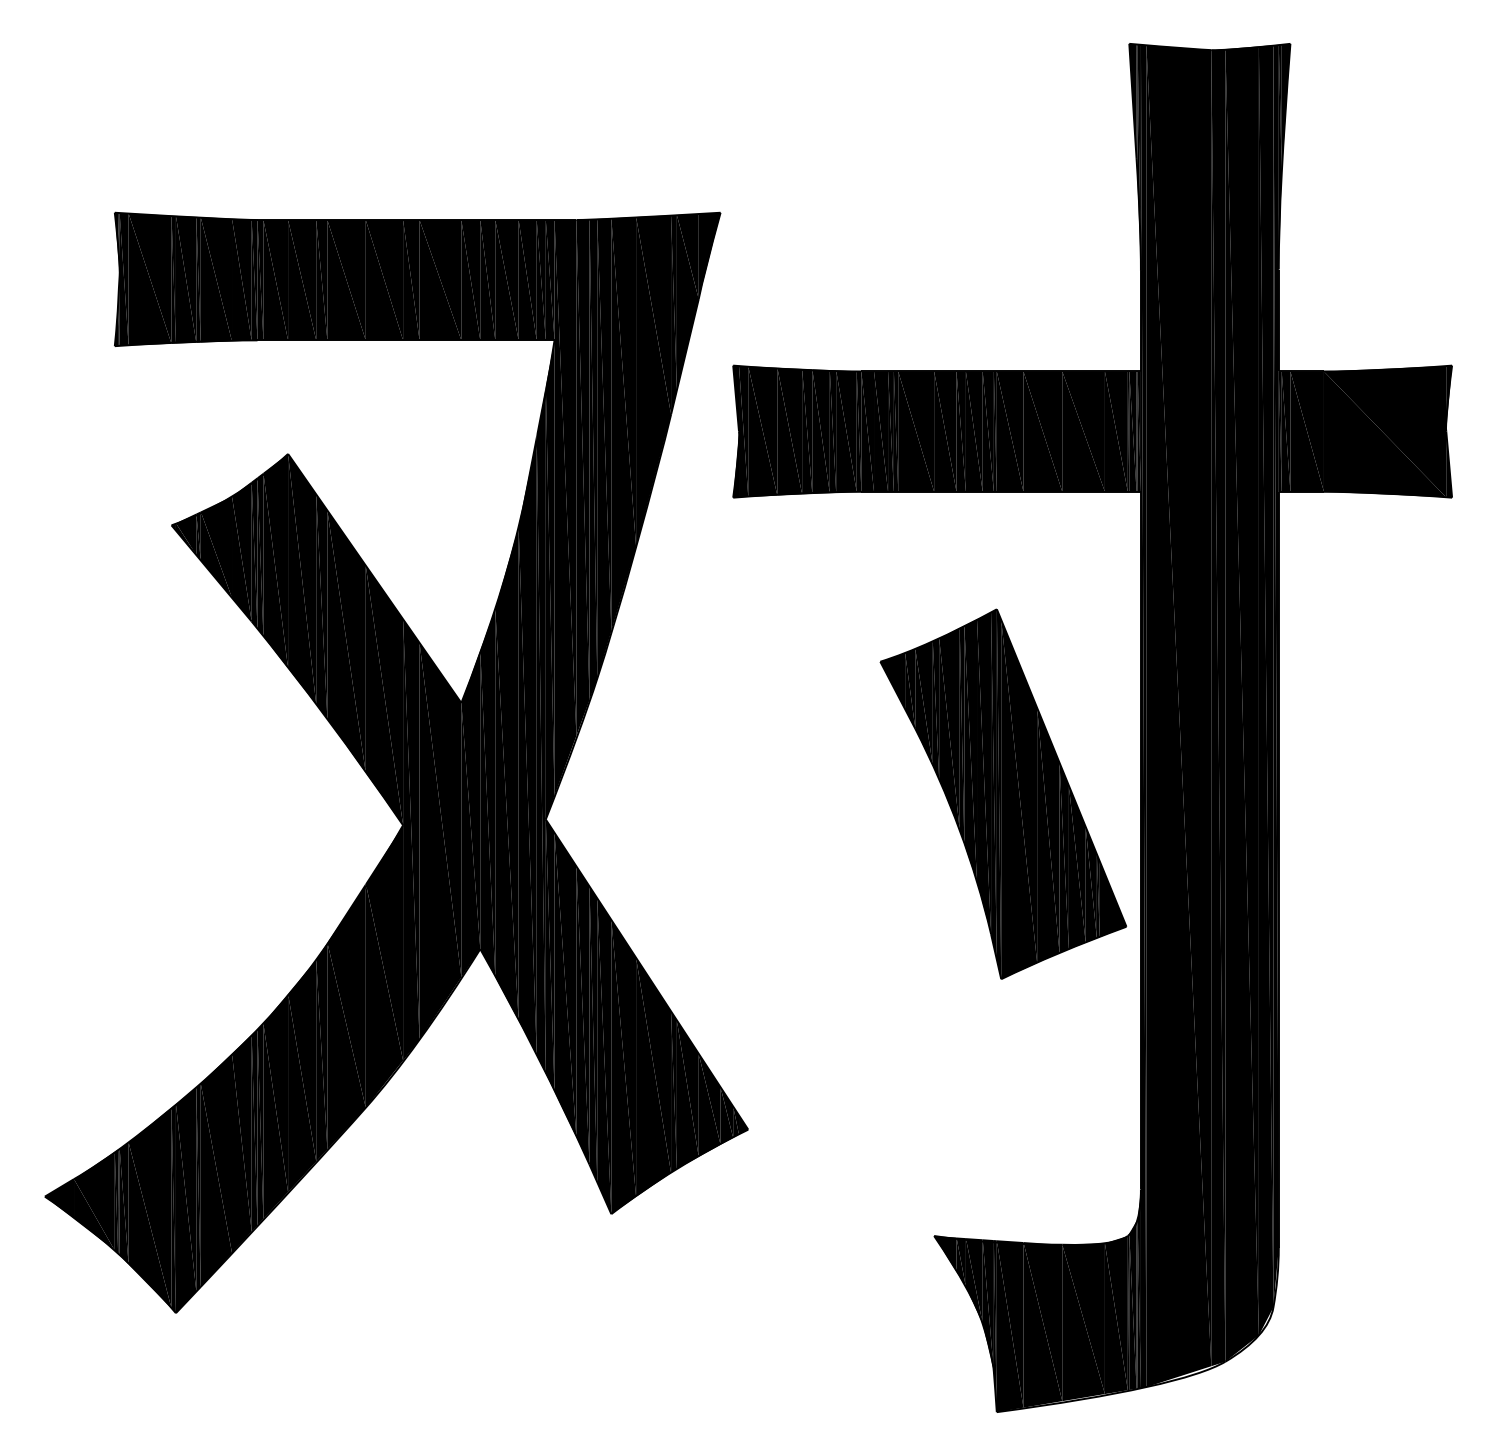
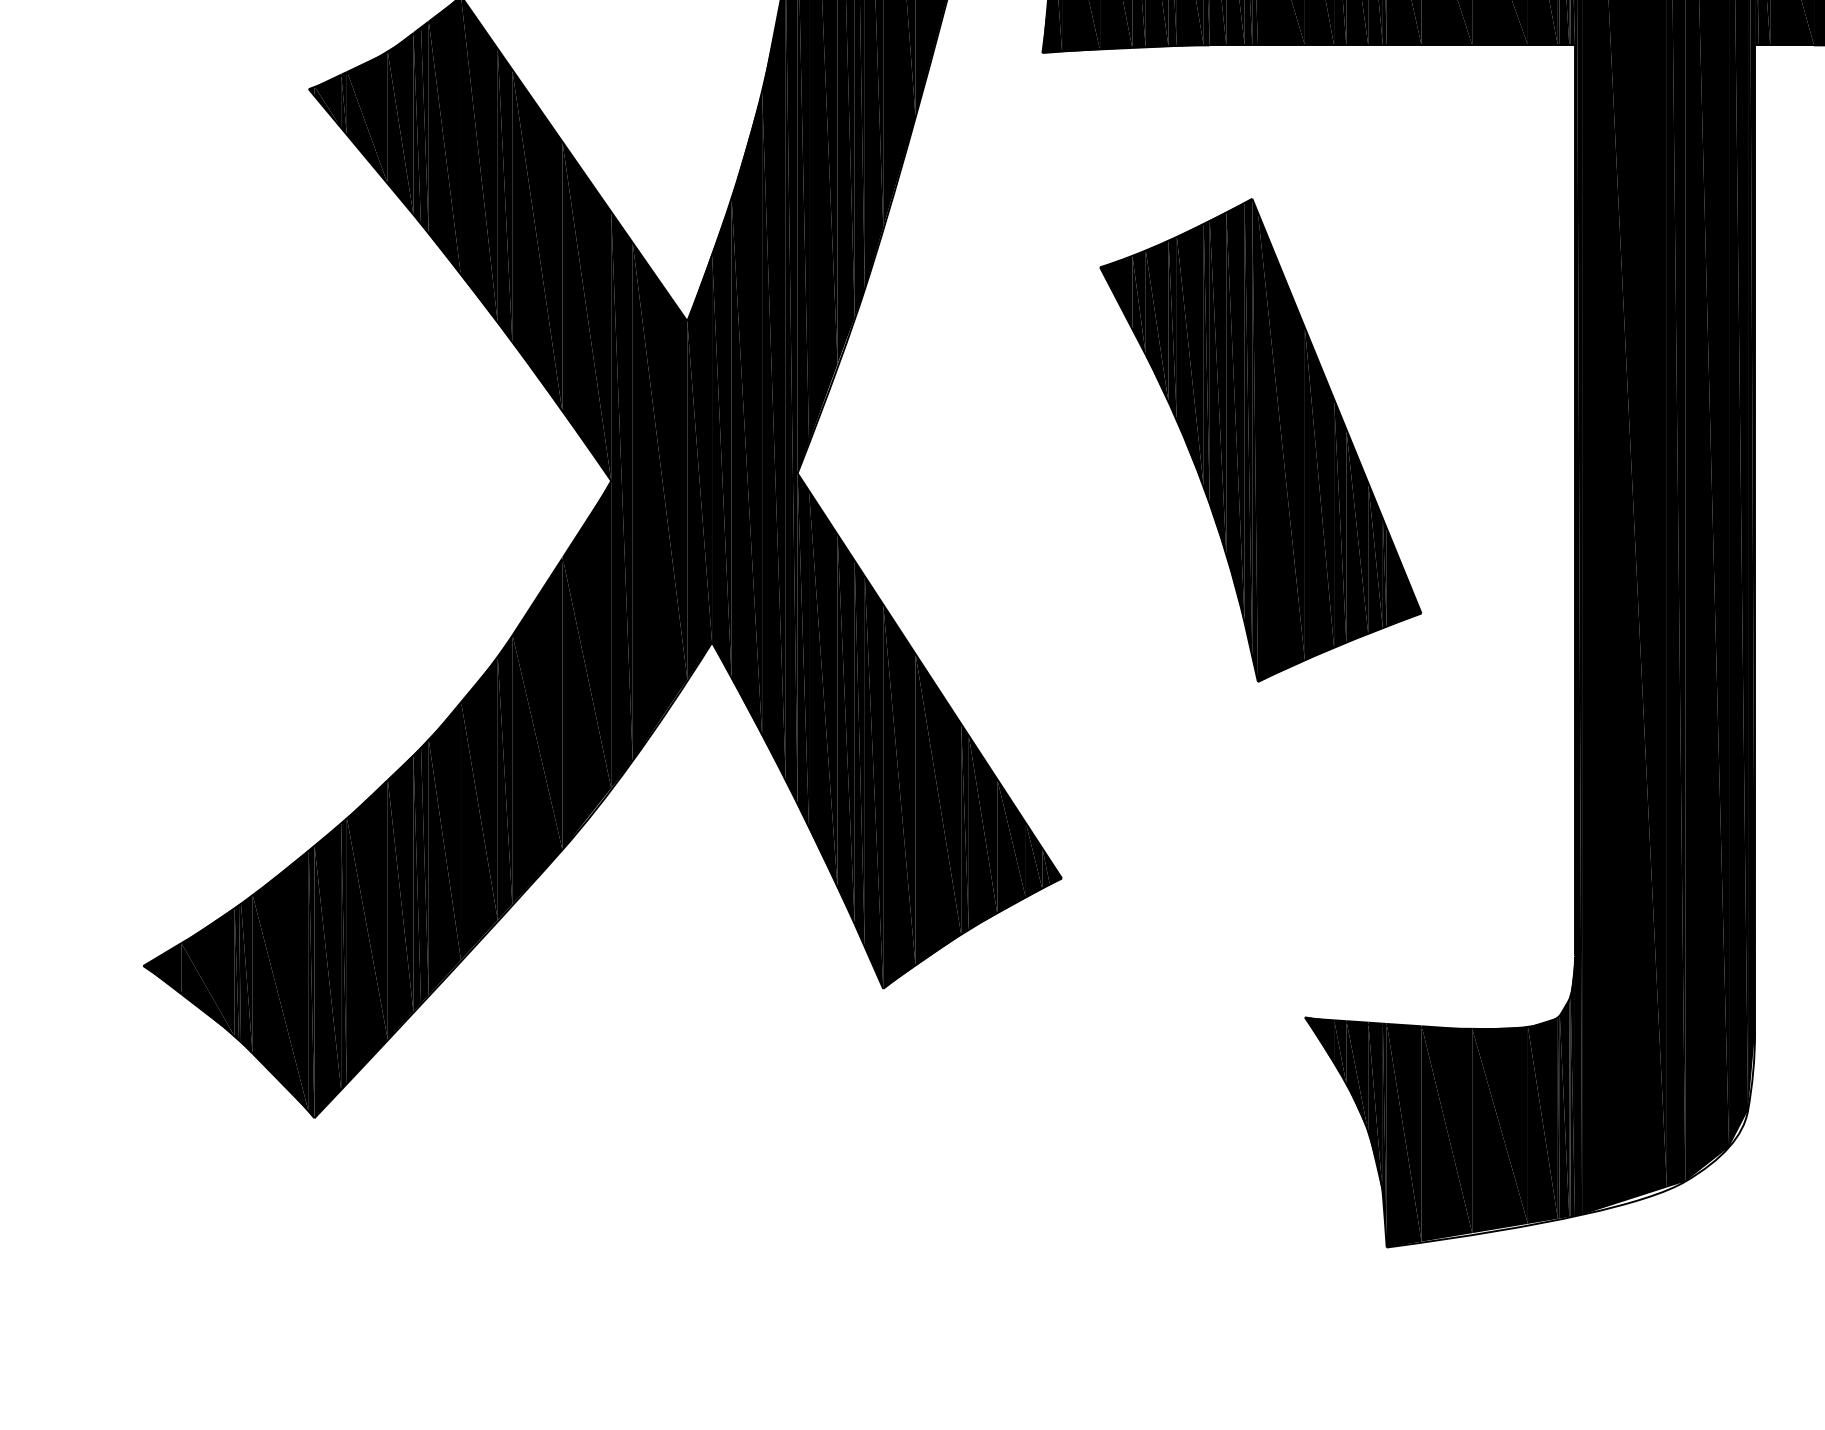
part: (1003, 793) -> (1260, 439), moved

